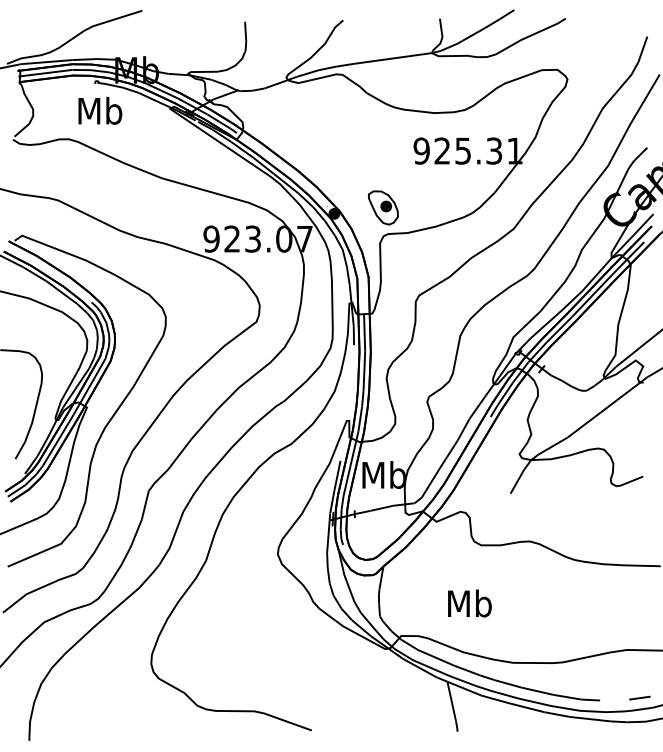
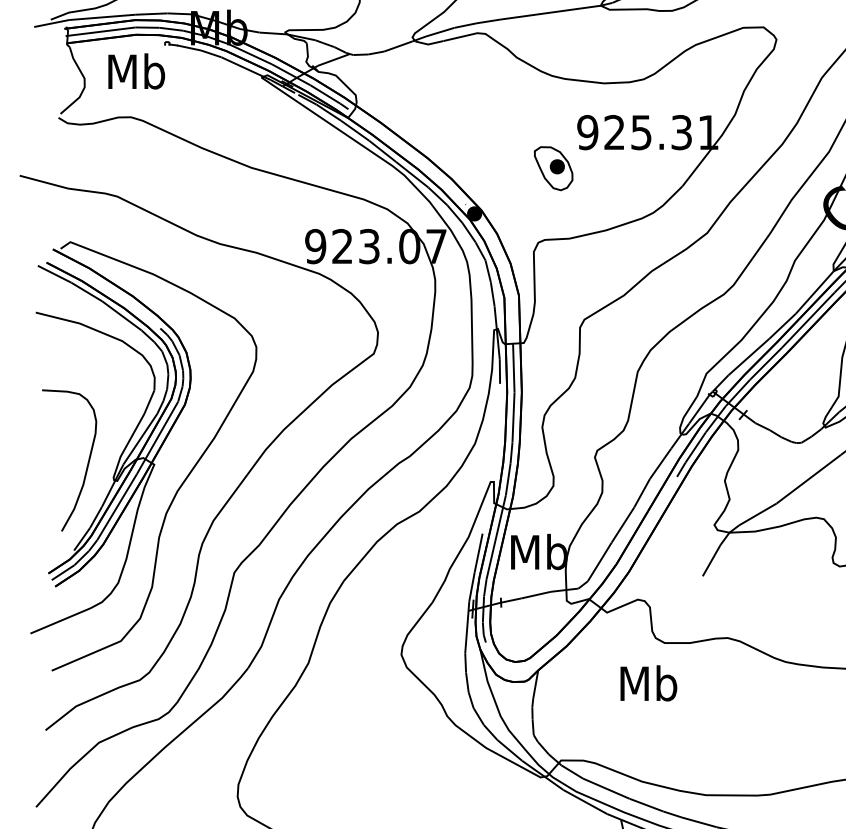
text: (100, 110) -> (136, 70), moved
part: (383, 207) -> (553, 168), moved
text: (469, 603) -> (648, 683), moved

